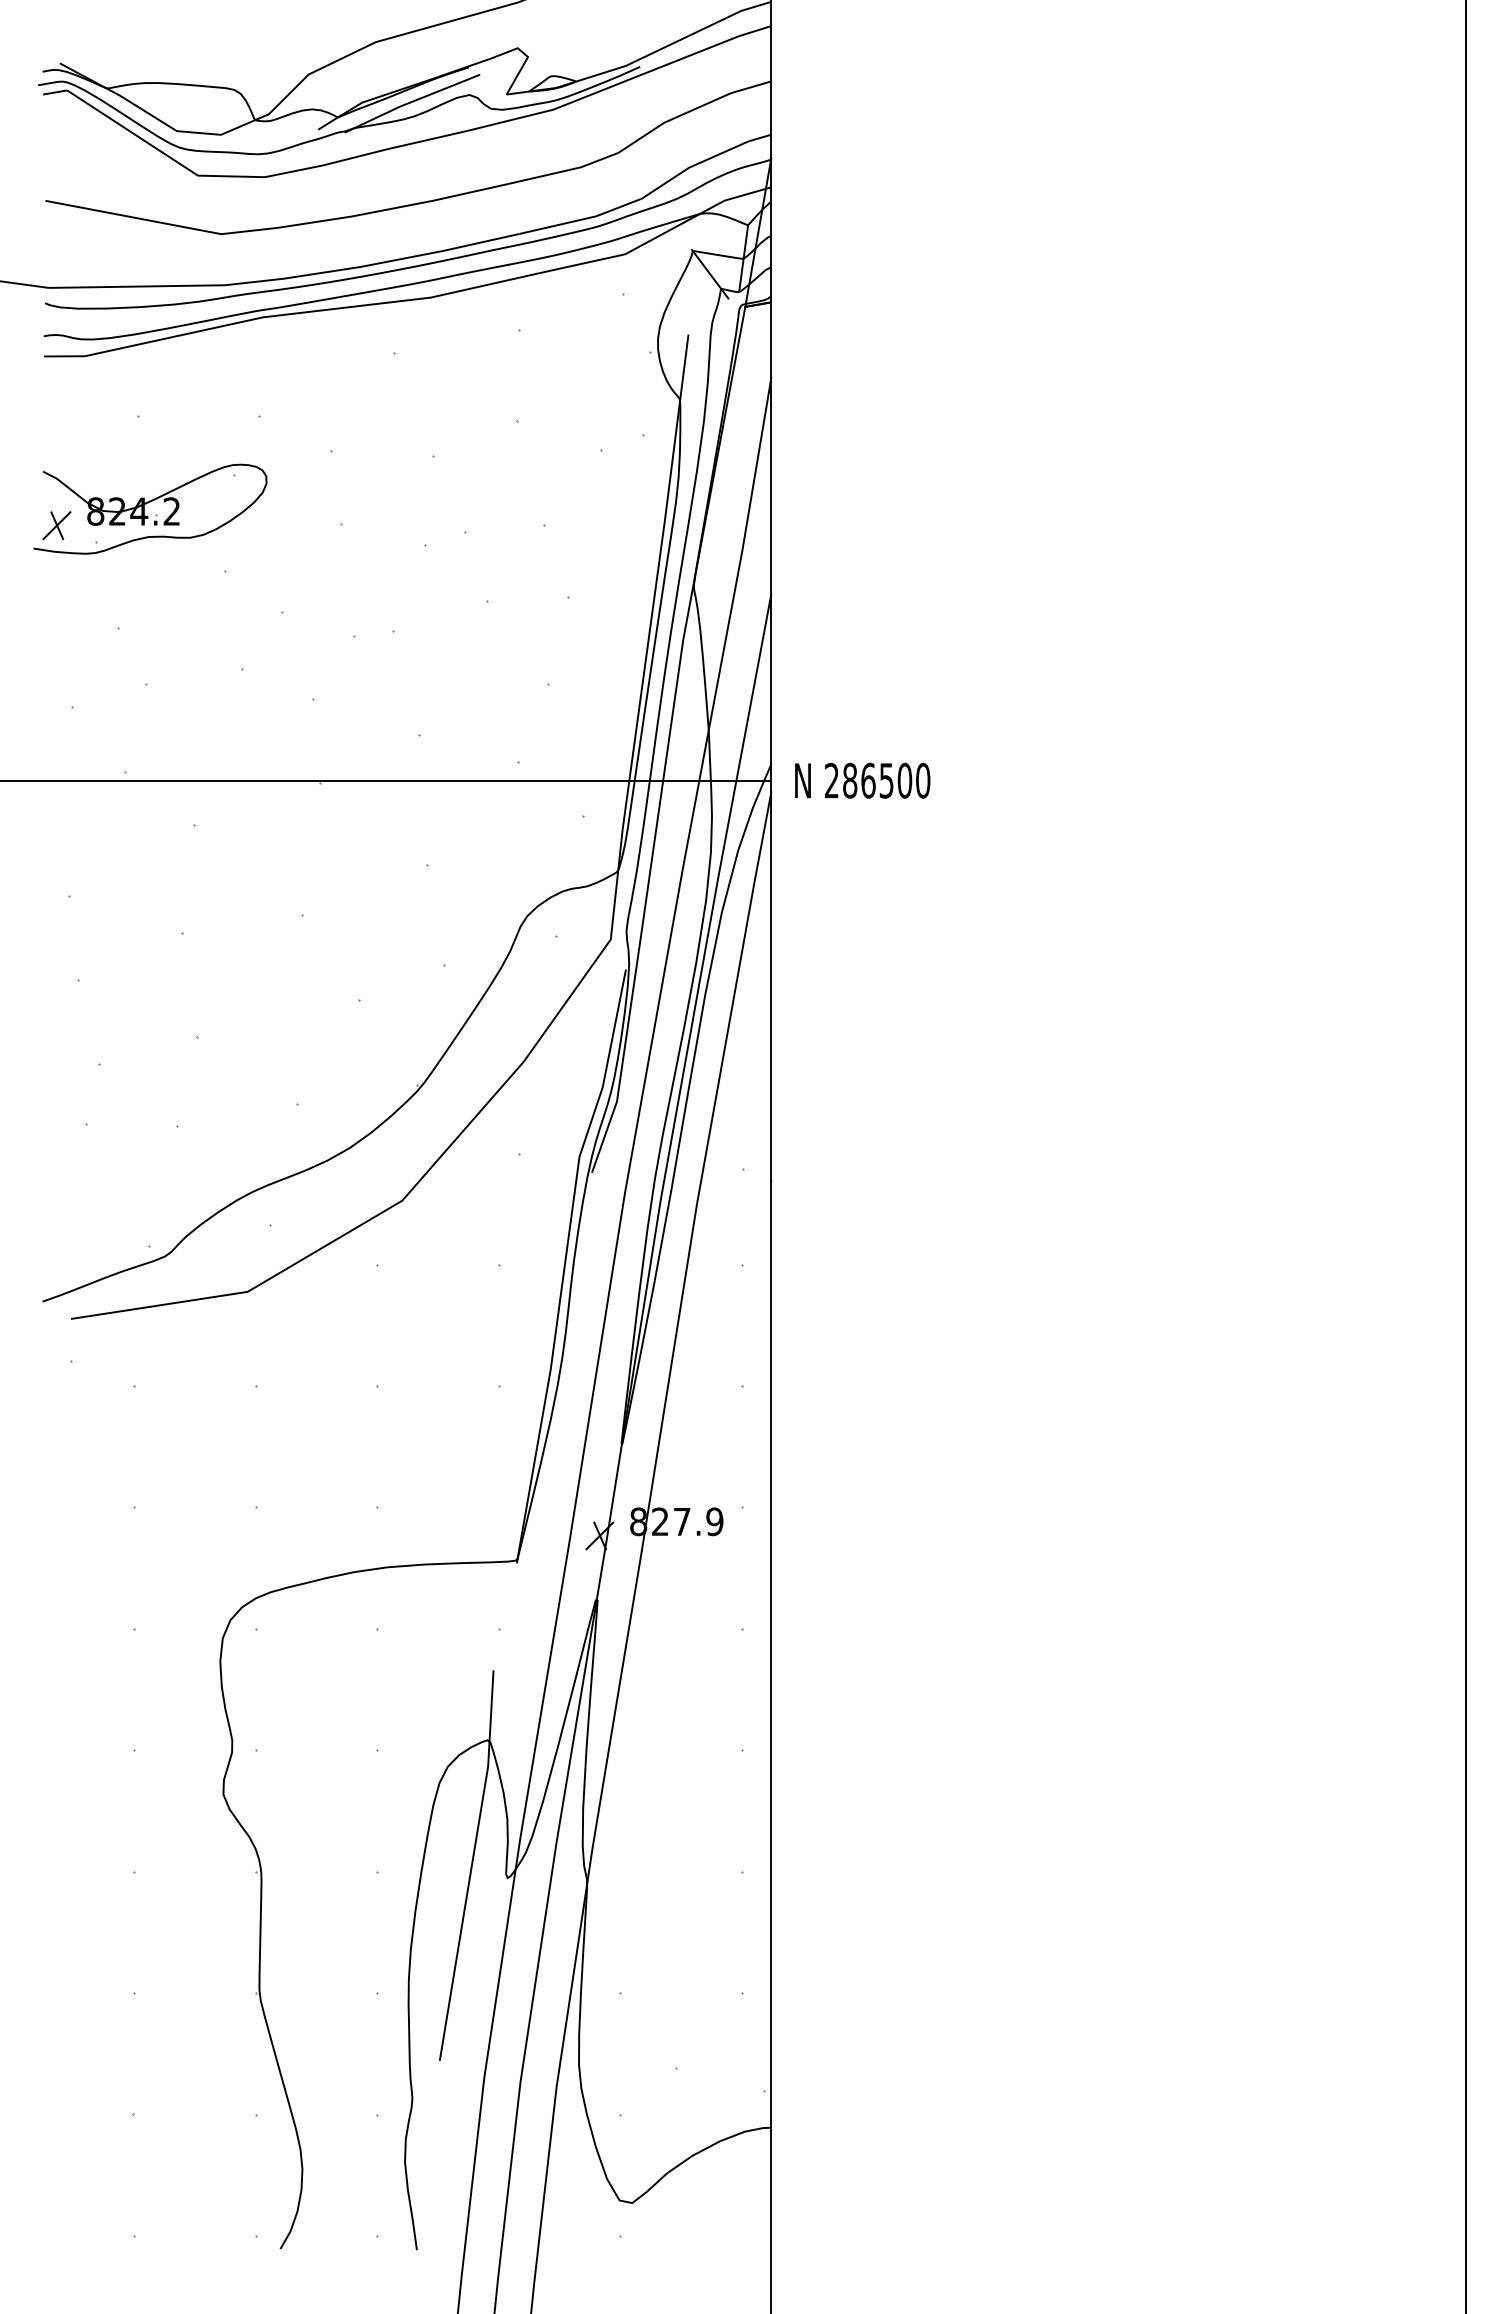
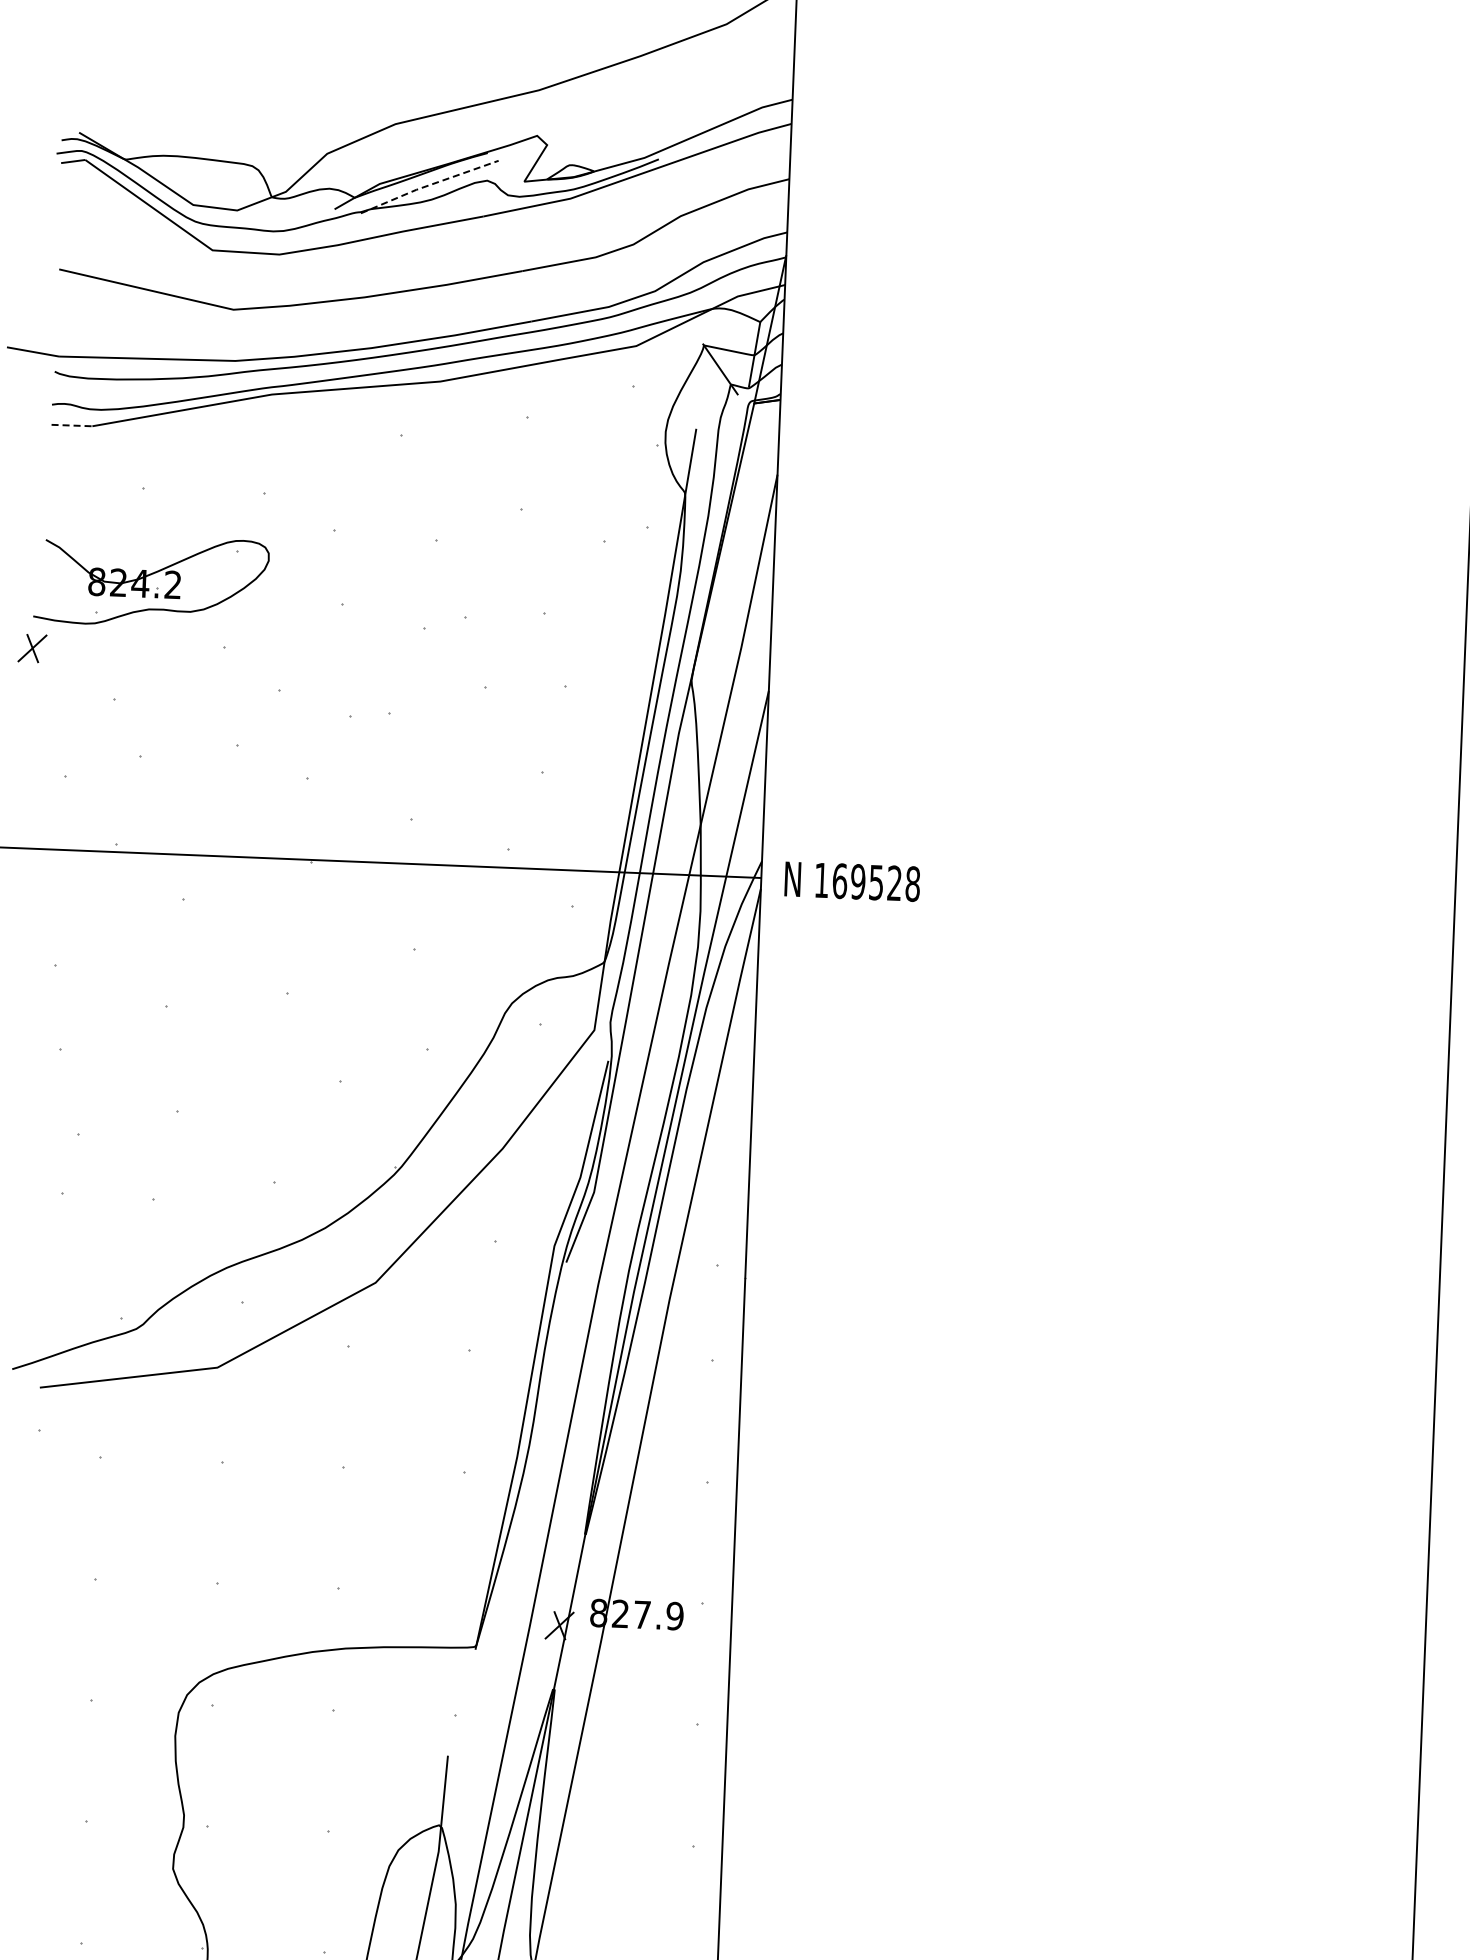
line: (411, 102) -> (428, 185), solid -> dashed
line: (65, 356) -> (72, 425), solid -> dashed
part: (56, 525) -> (32, 648), moved
text: (877, 780) -> (867, 881), 286500 -> 169528

